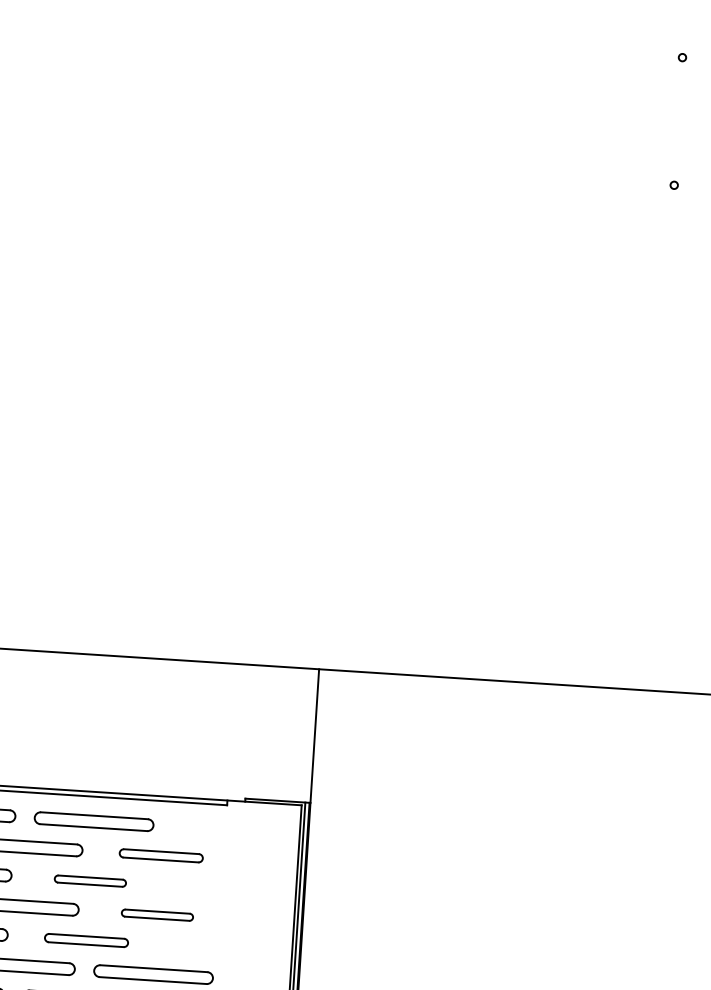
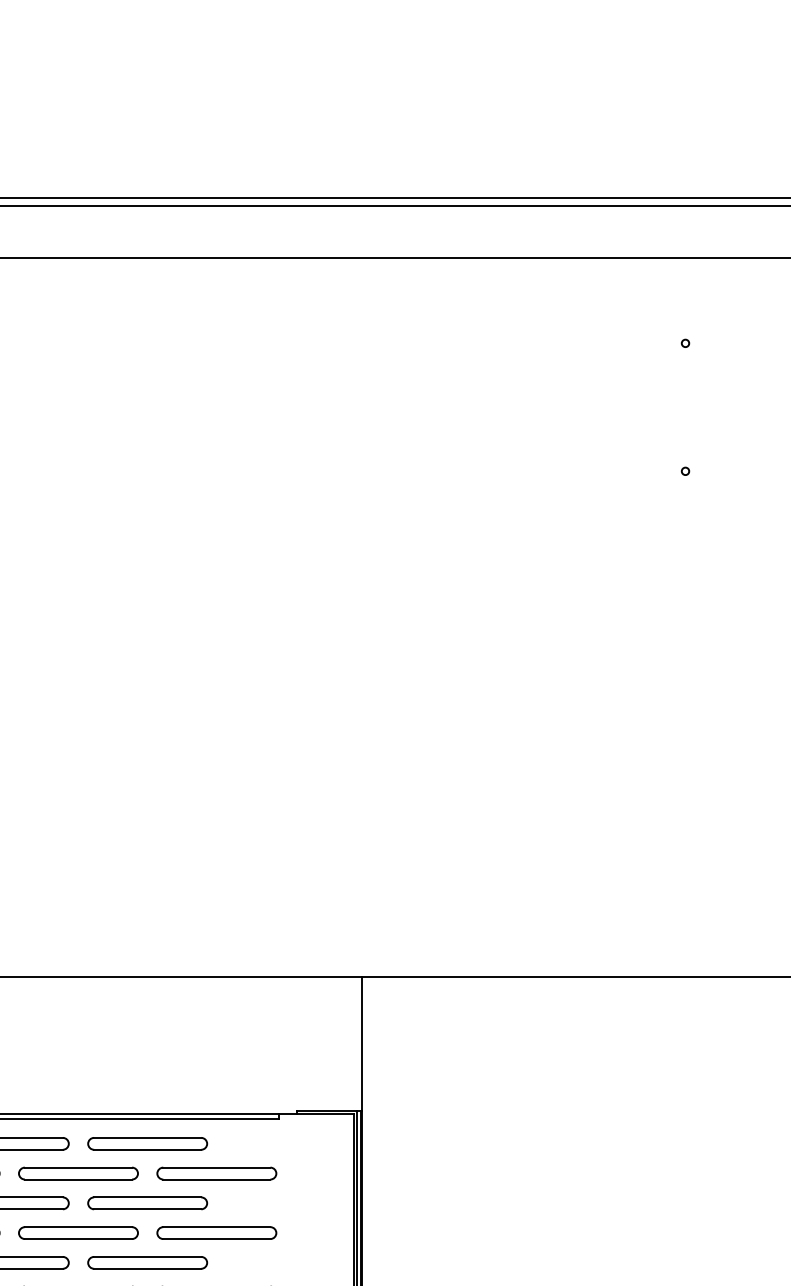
part: (160, 855) -> (216, 1173), size x1.43
part: (90, 881) -> (147, 1203), size x1.67
part: (157, 914) -> (216, 1232), size x1.67
part: (86, 940) -> (147, 1262), size x1.43

